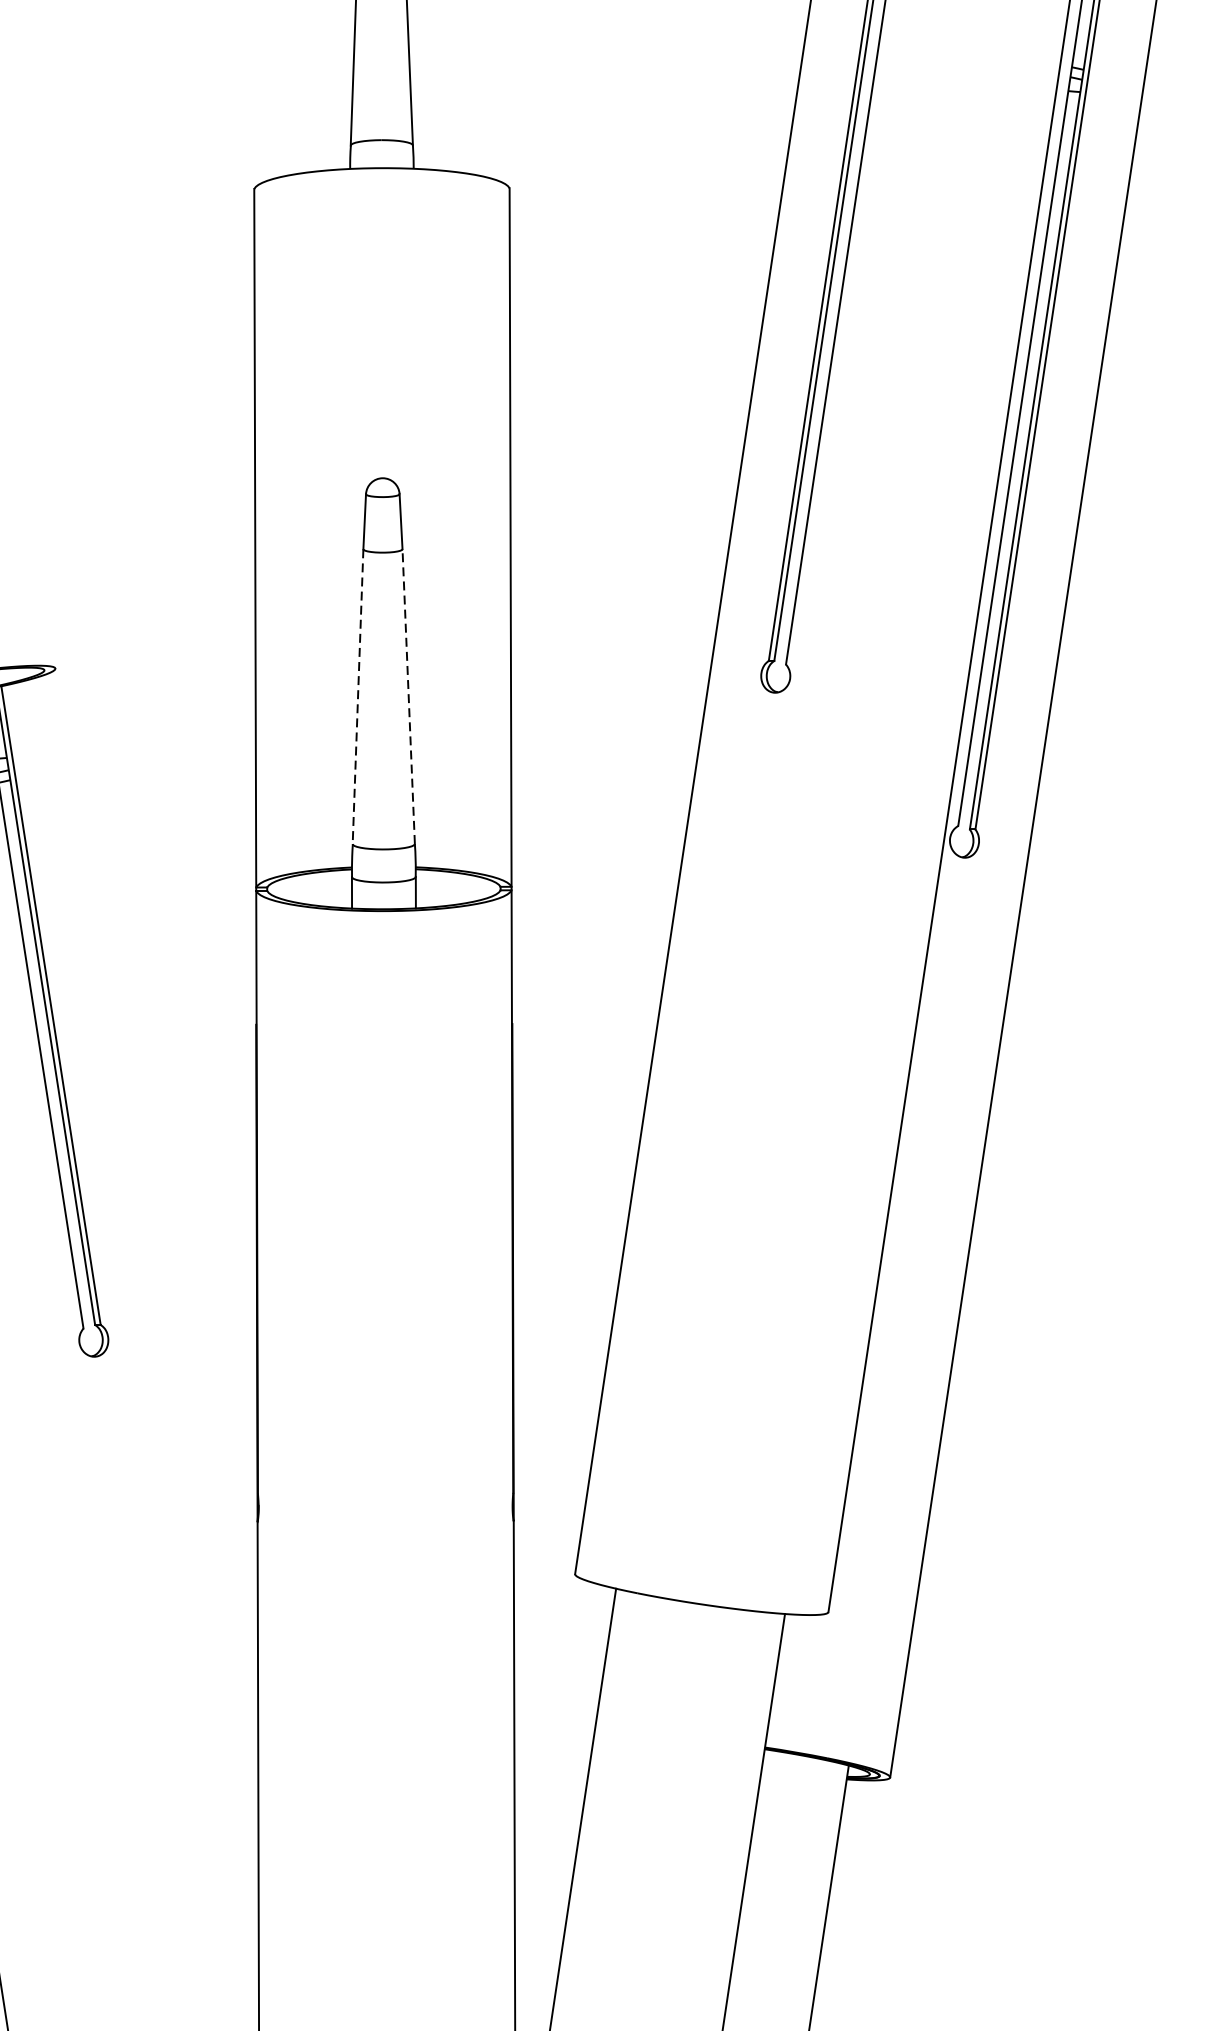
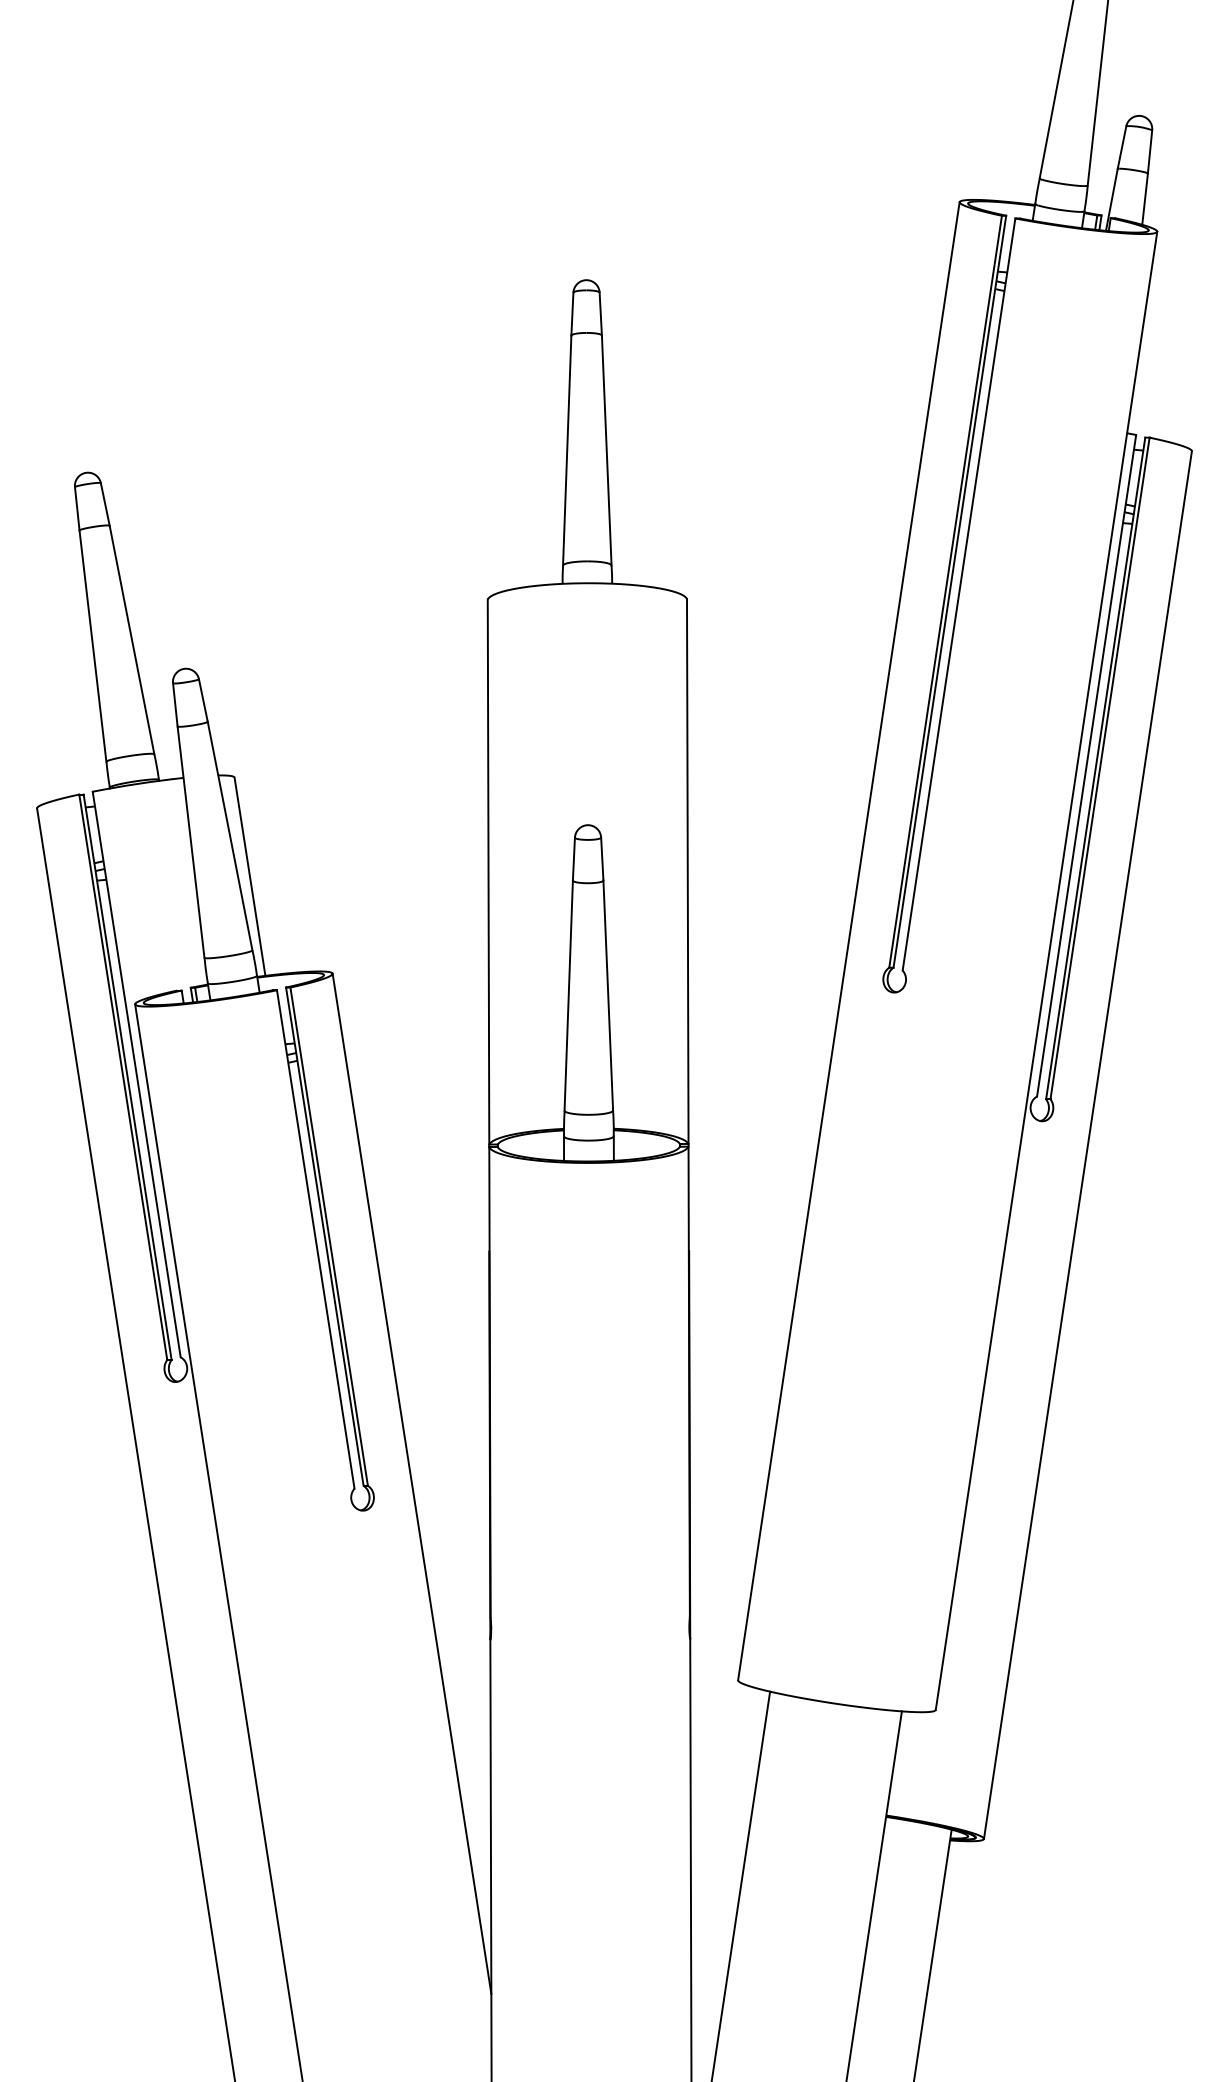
line: (409, 696) -> (608, 995), dashed -> solid
line: (357, 697) -> (568, 996), dashed -> solid
line: (156, 1321) -> (411, 1483), added

